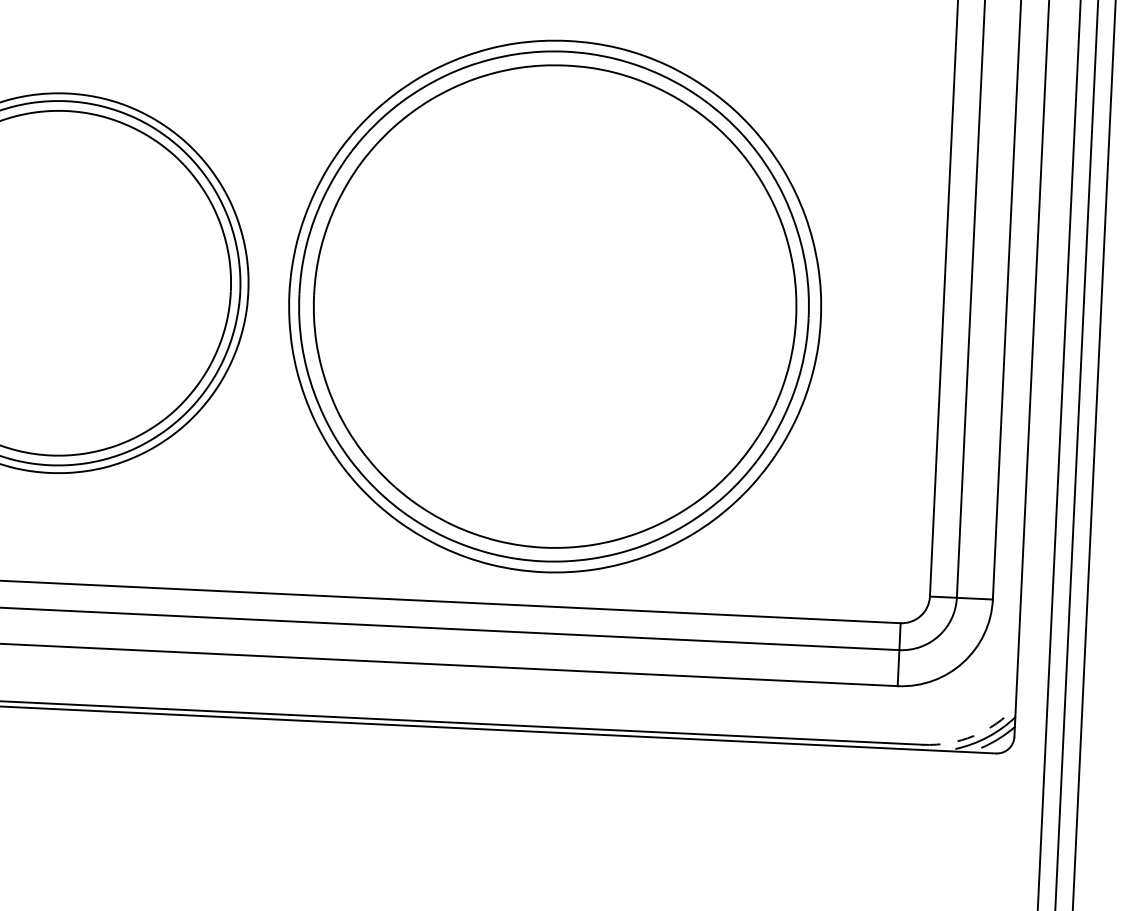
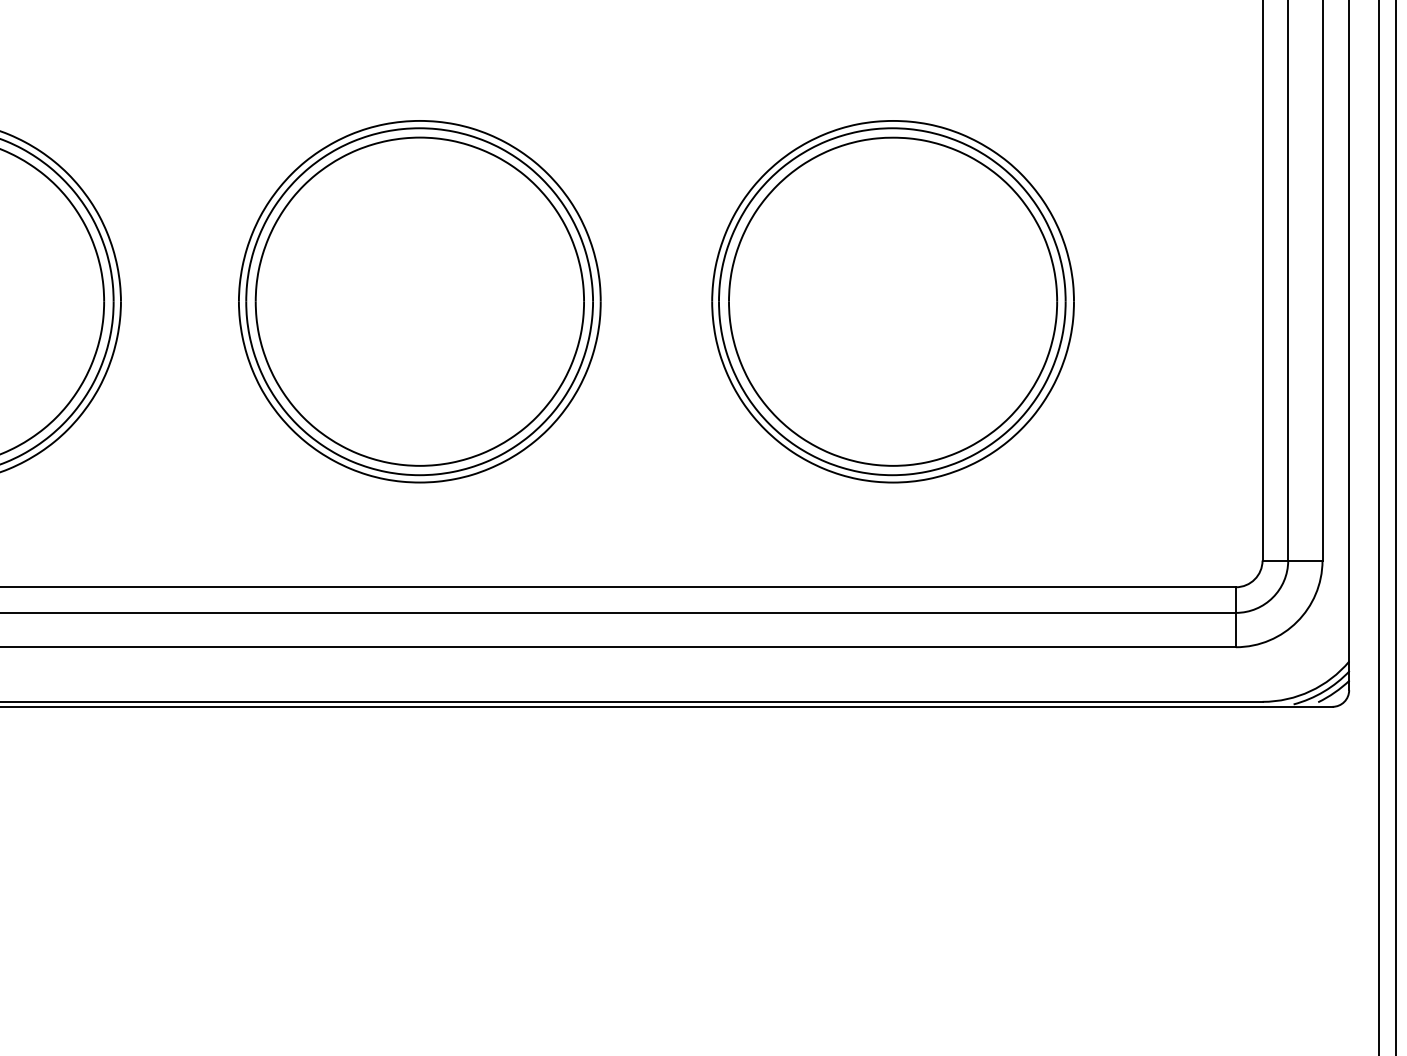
part: (554, 306) -> (892, 301), size x0.71
arc: (973, 736) -> (1310, 691), dashed -> solid

